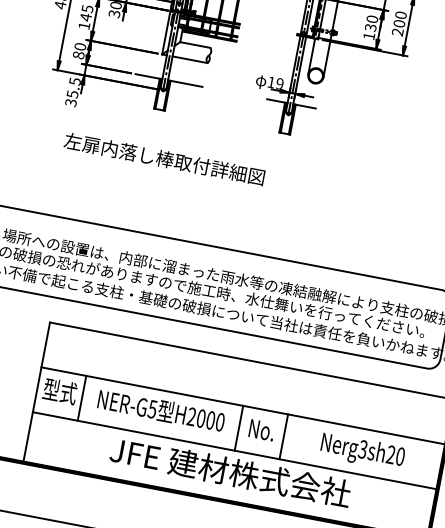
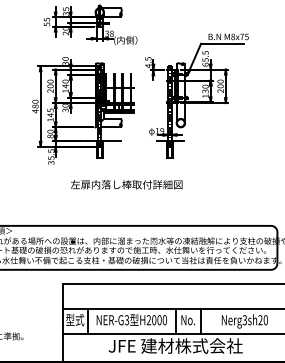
text: (164, 158) -> (126, 184), moved
text: (153, 408) -> (127, 319), NER-G5 -> NER-G3

